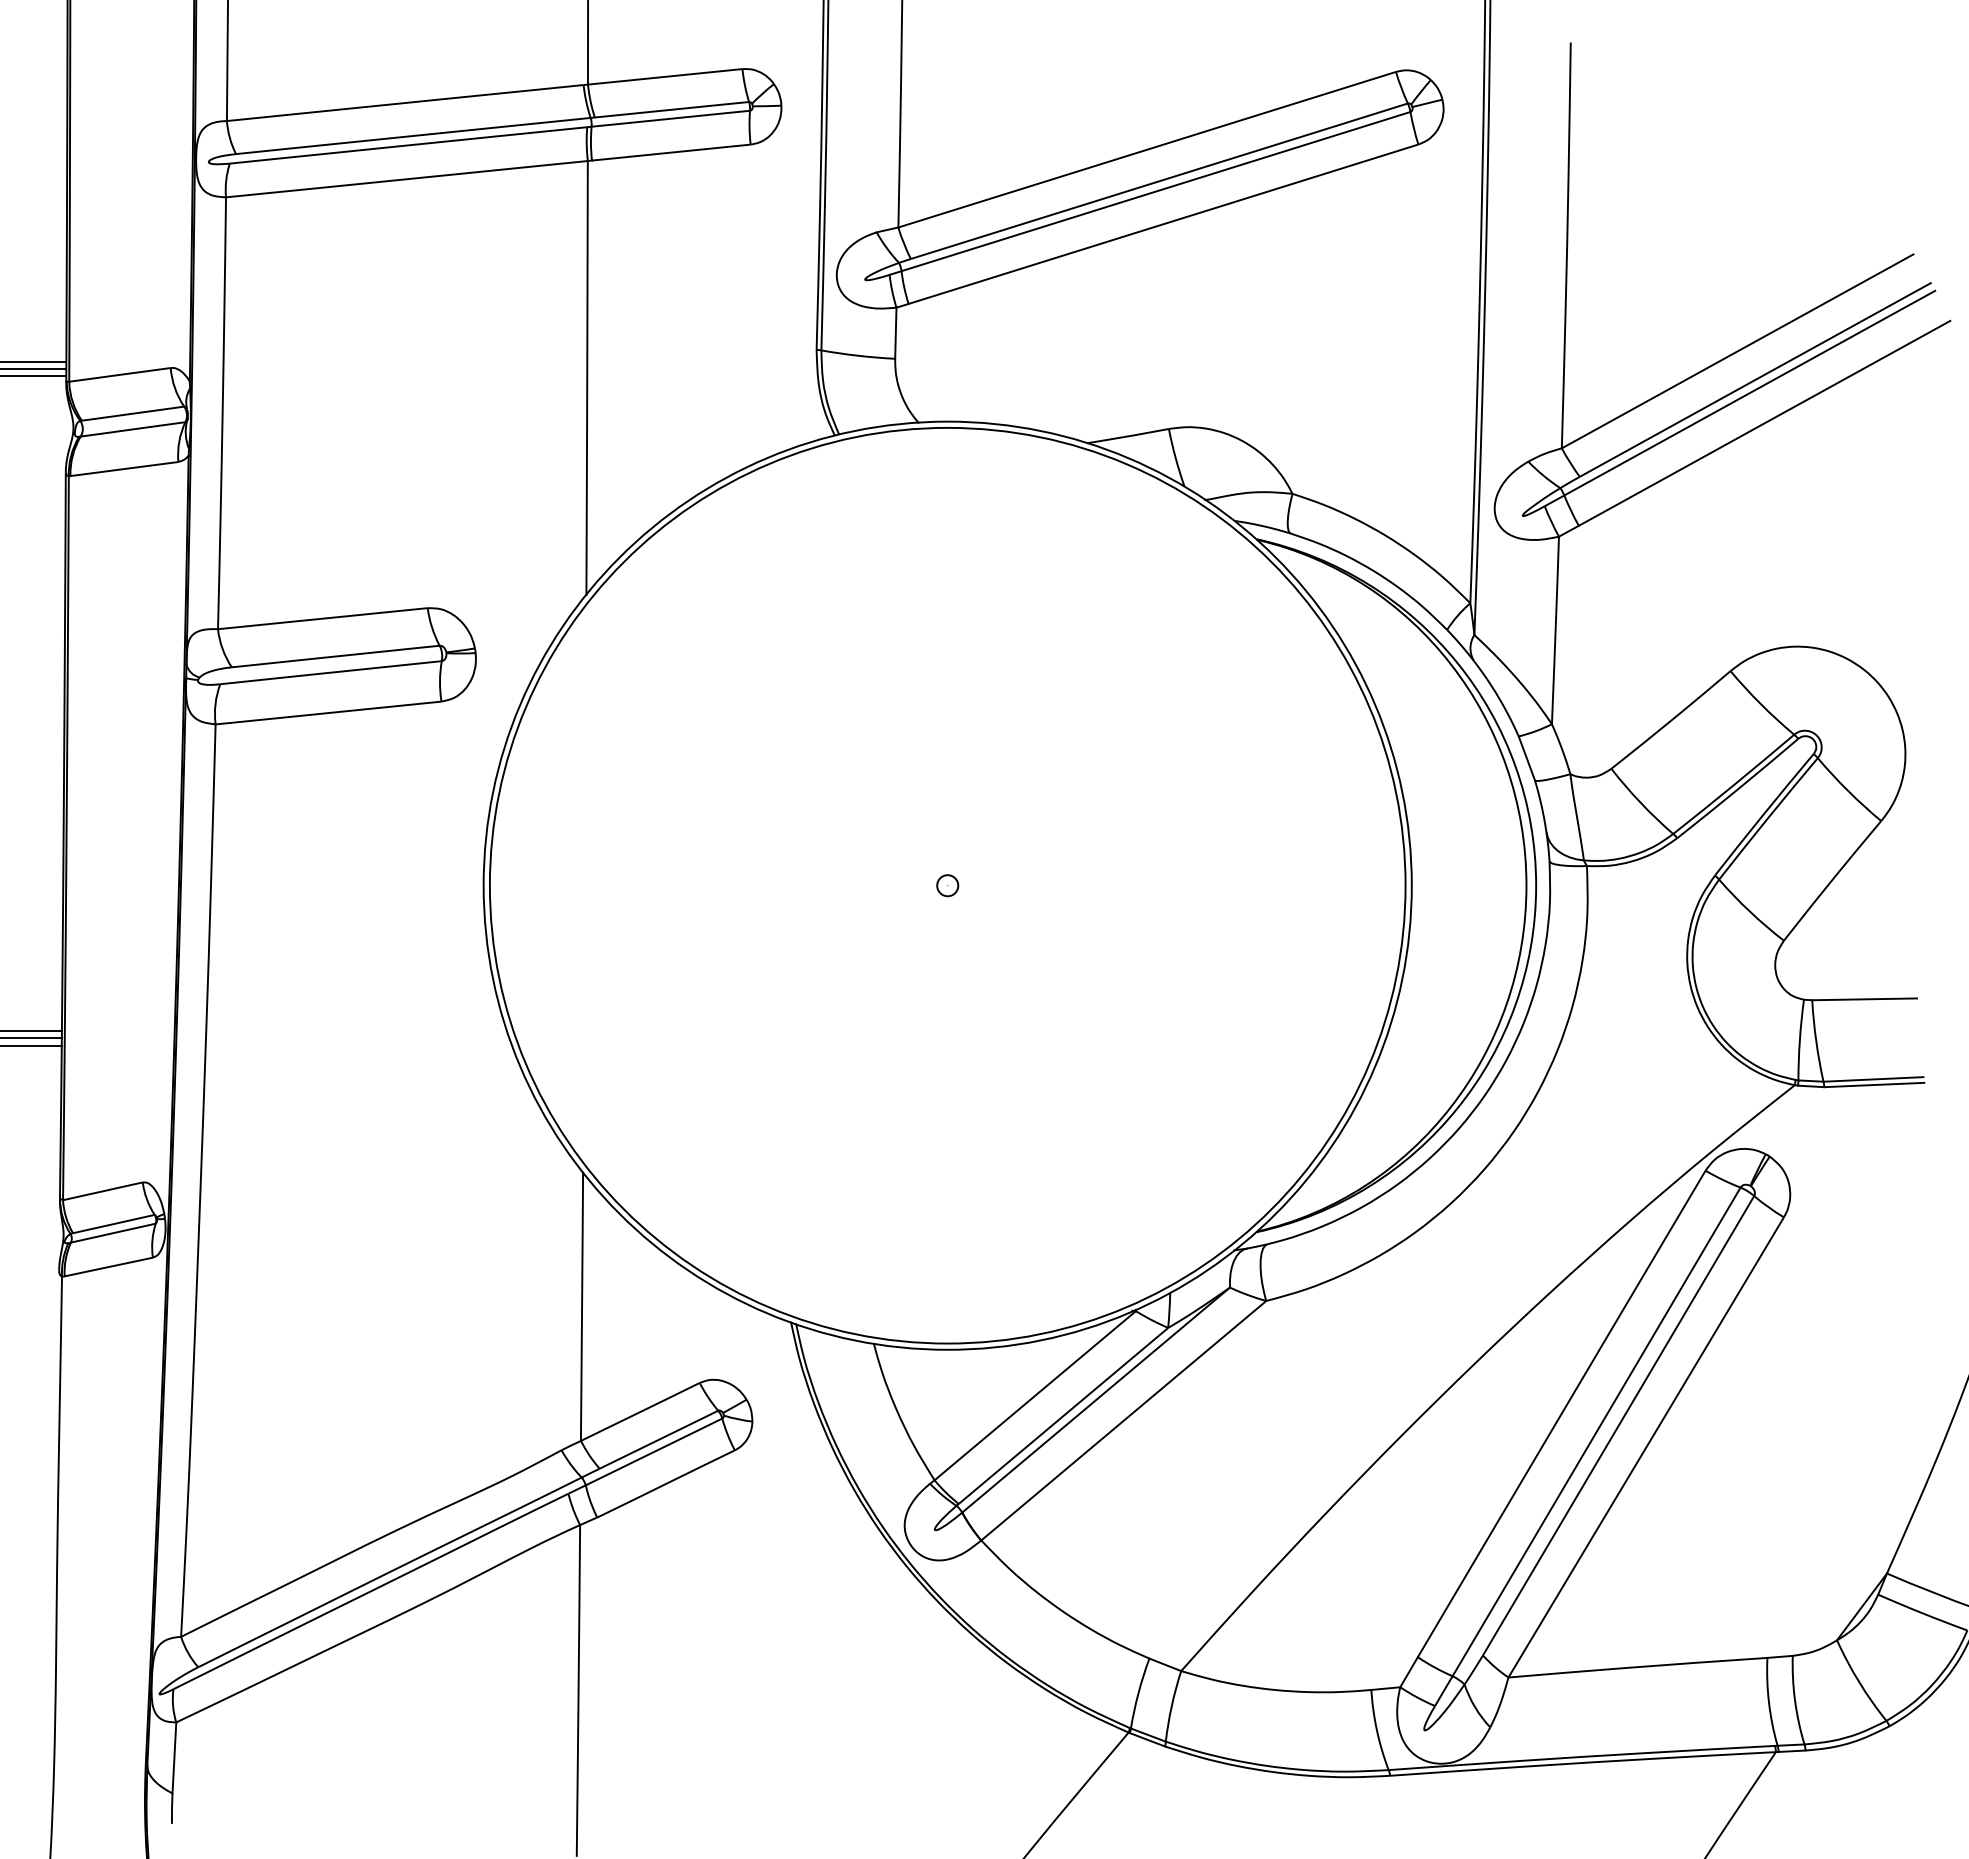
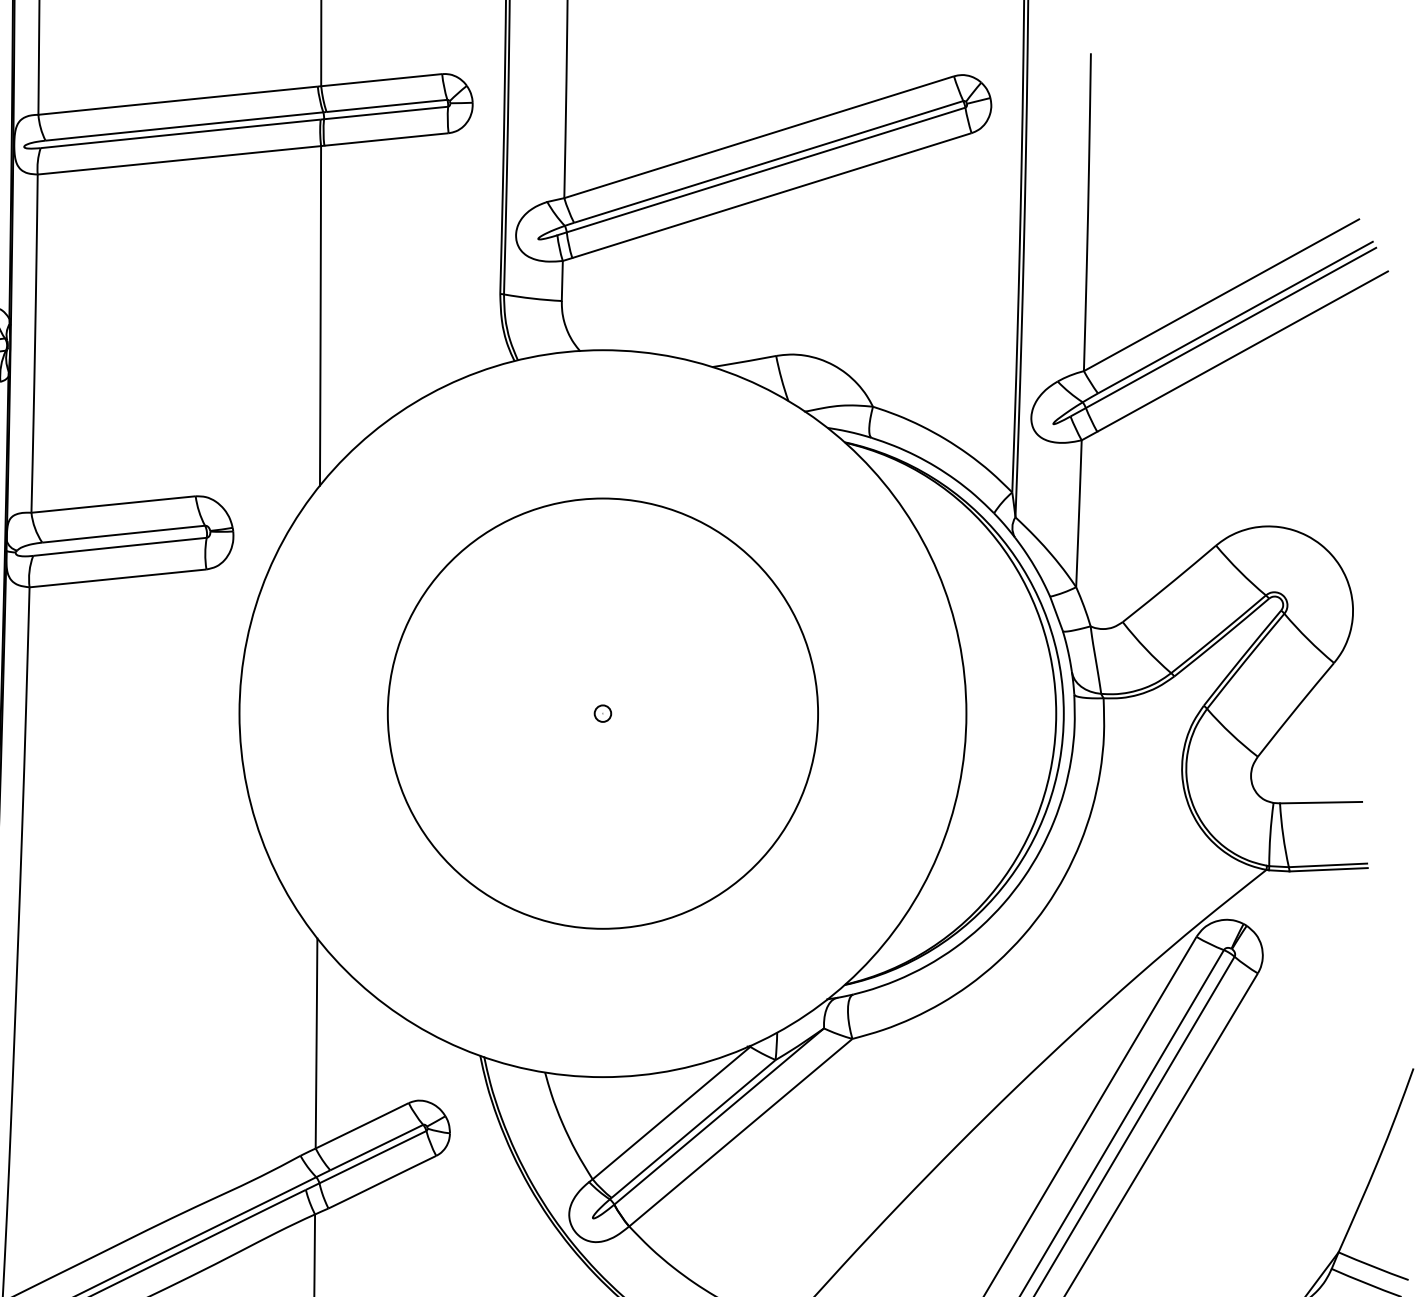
circle: (947, 885) -> (602, 713), size x0.6

